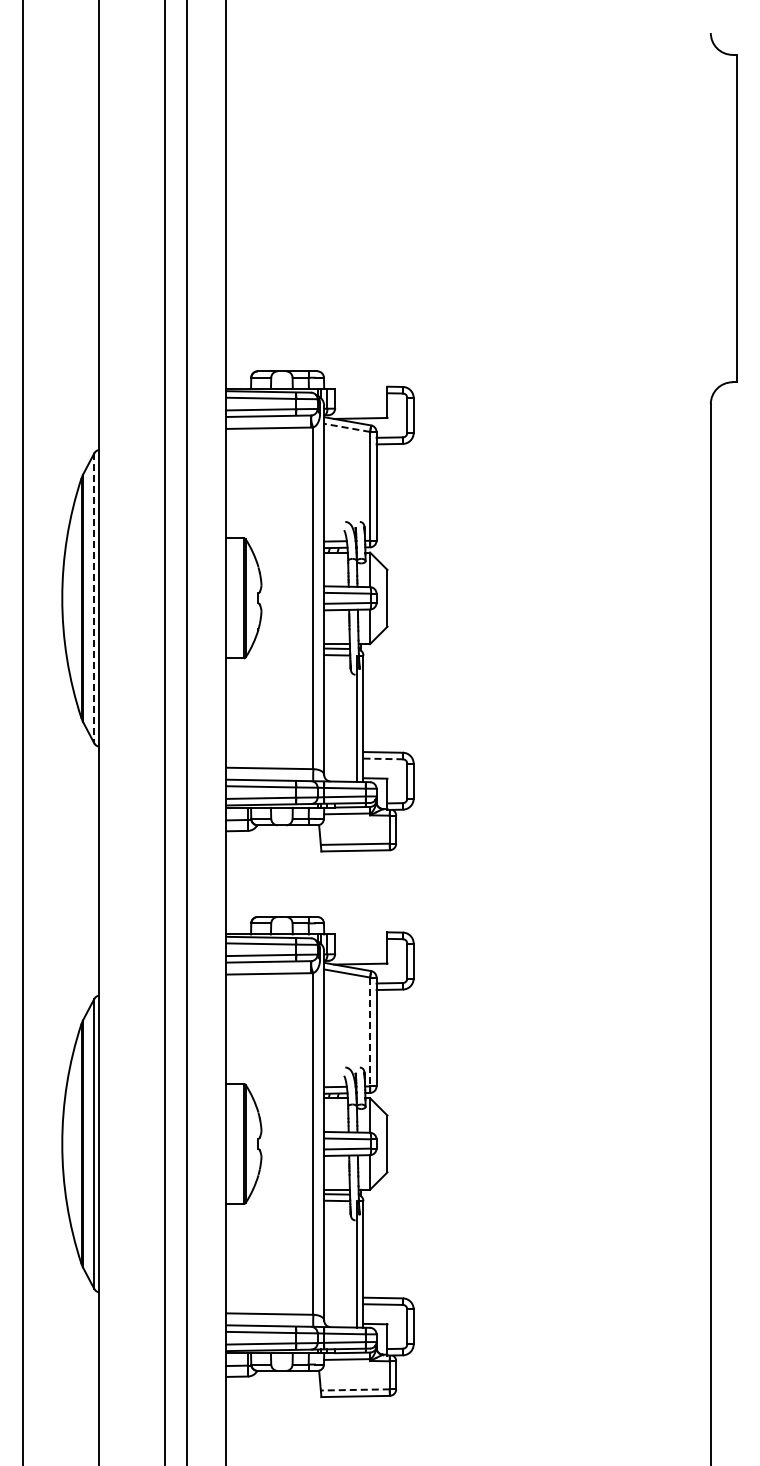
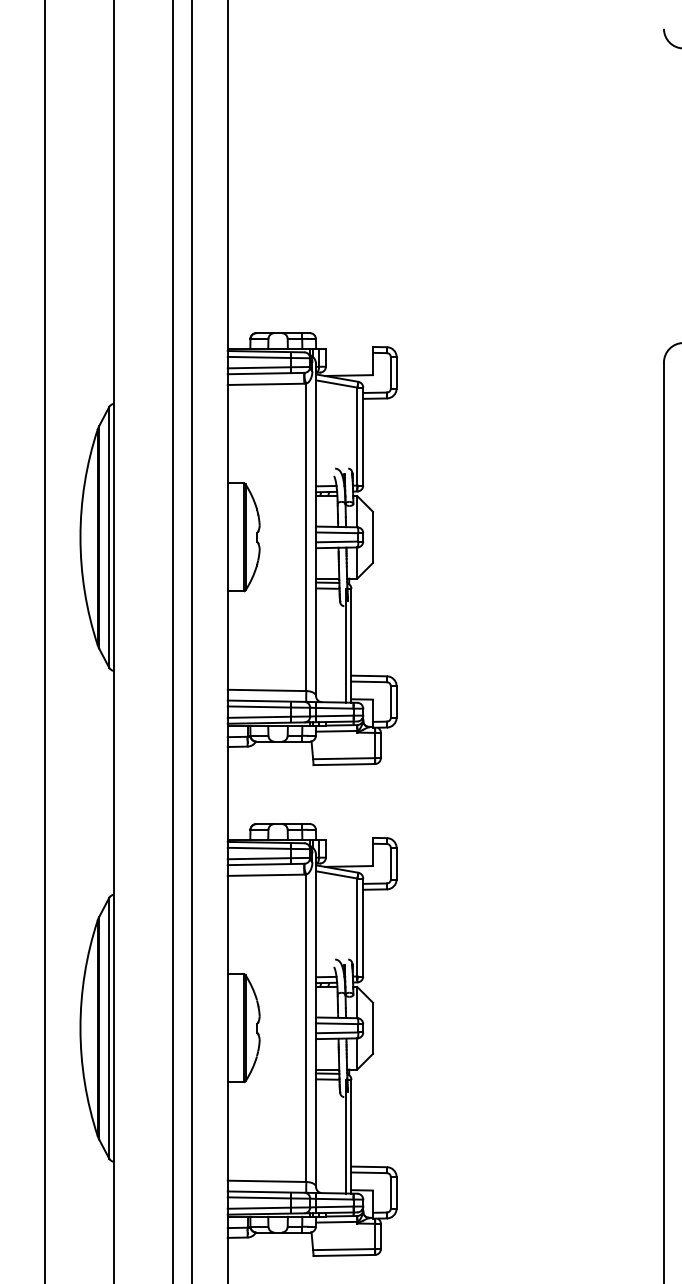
line: (346, 427) -> (336, 383), dashed -> solid
line: (94, 598) -> (109, 537), dashed -> solid
line: (383, 758) -> (369, 681), dashed -> solid
line: (370, 1032) -> (357, 928), dashed -> solid
line: (354, 1389) -> (343, 1249), dashed -> solid

